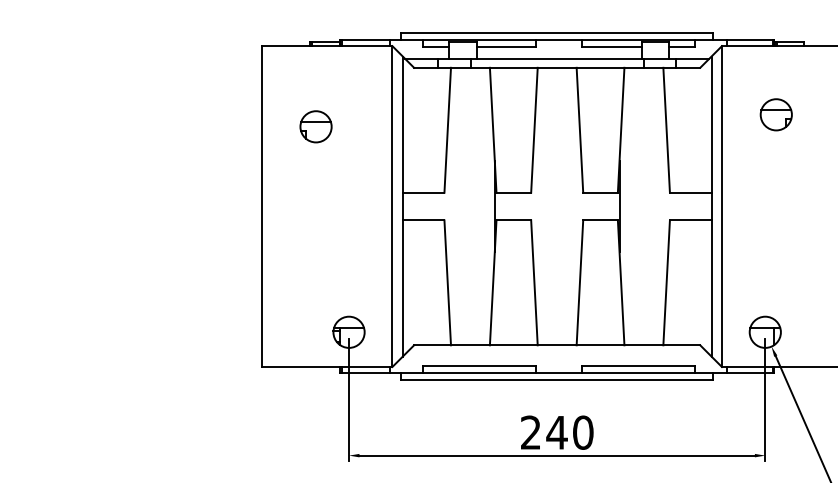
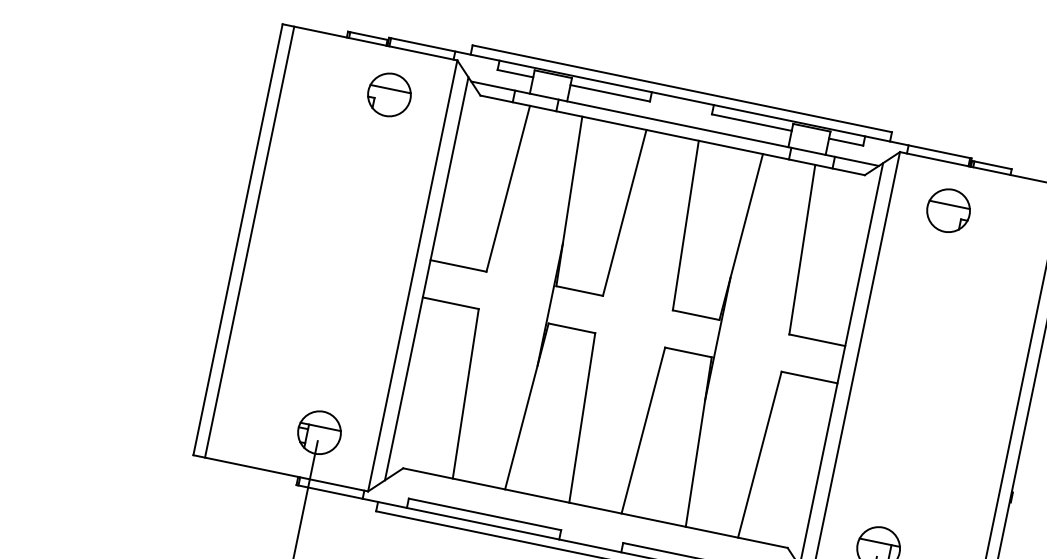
part: (775, 114) -> (947, 210), moved
part: (315, 126) -> (388, 94), moved
line: (271, 206) -> (250, 242), added

